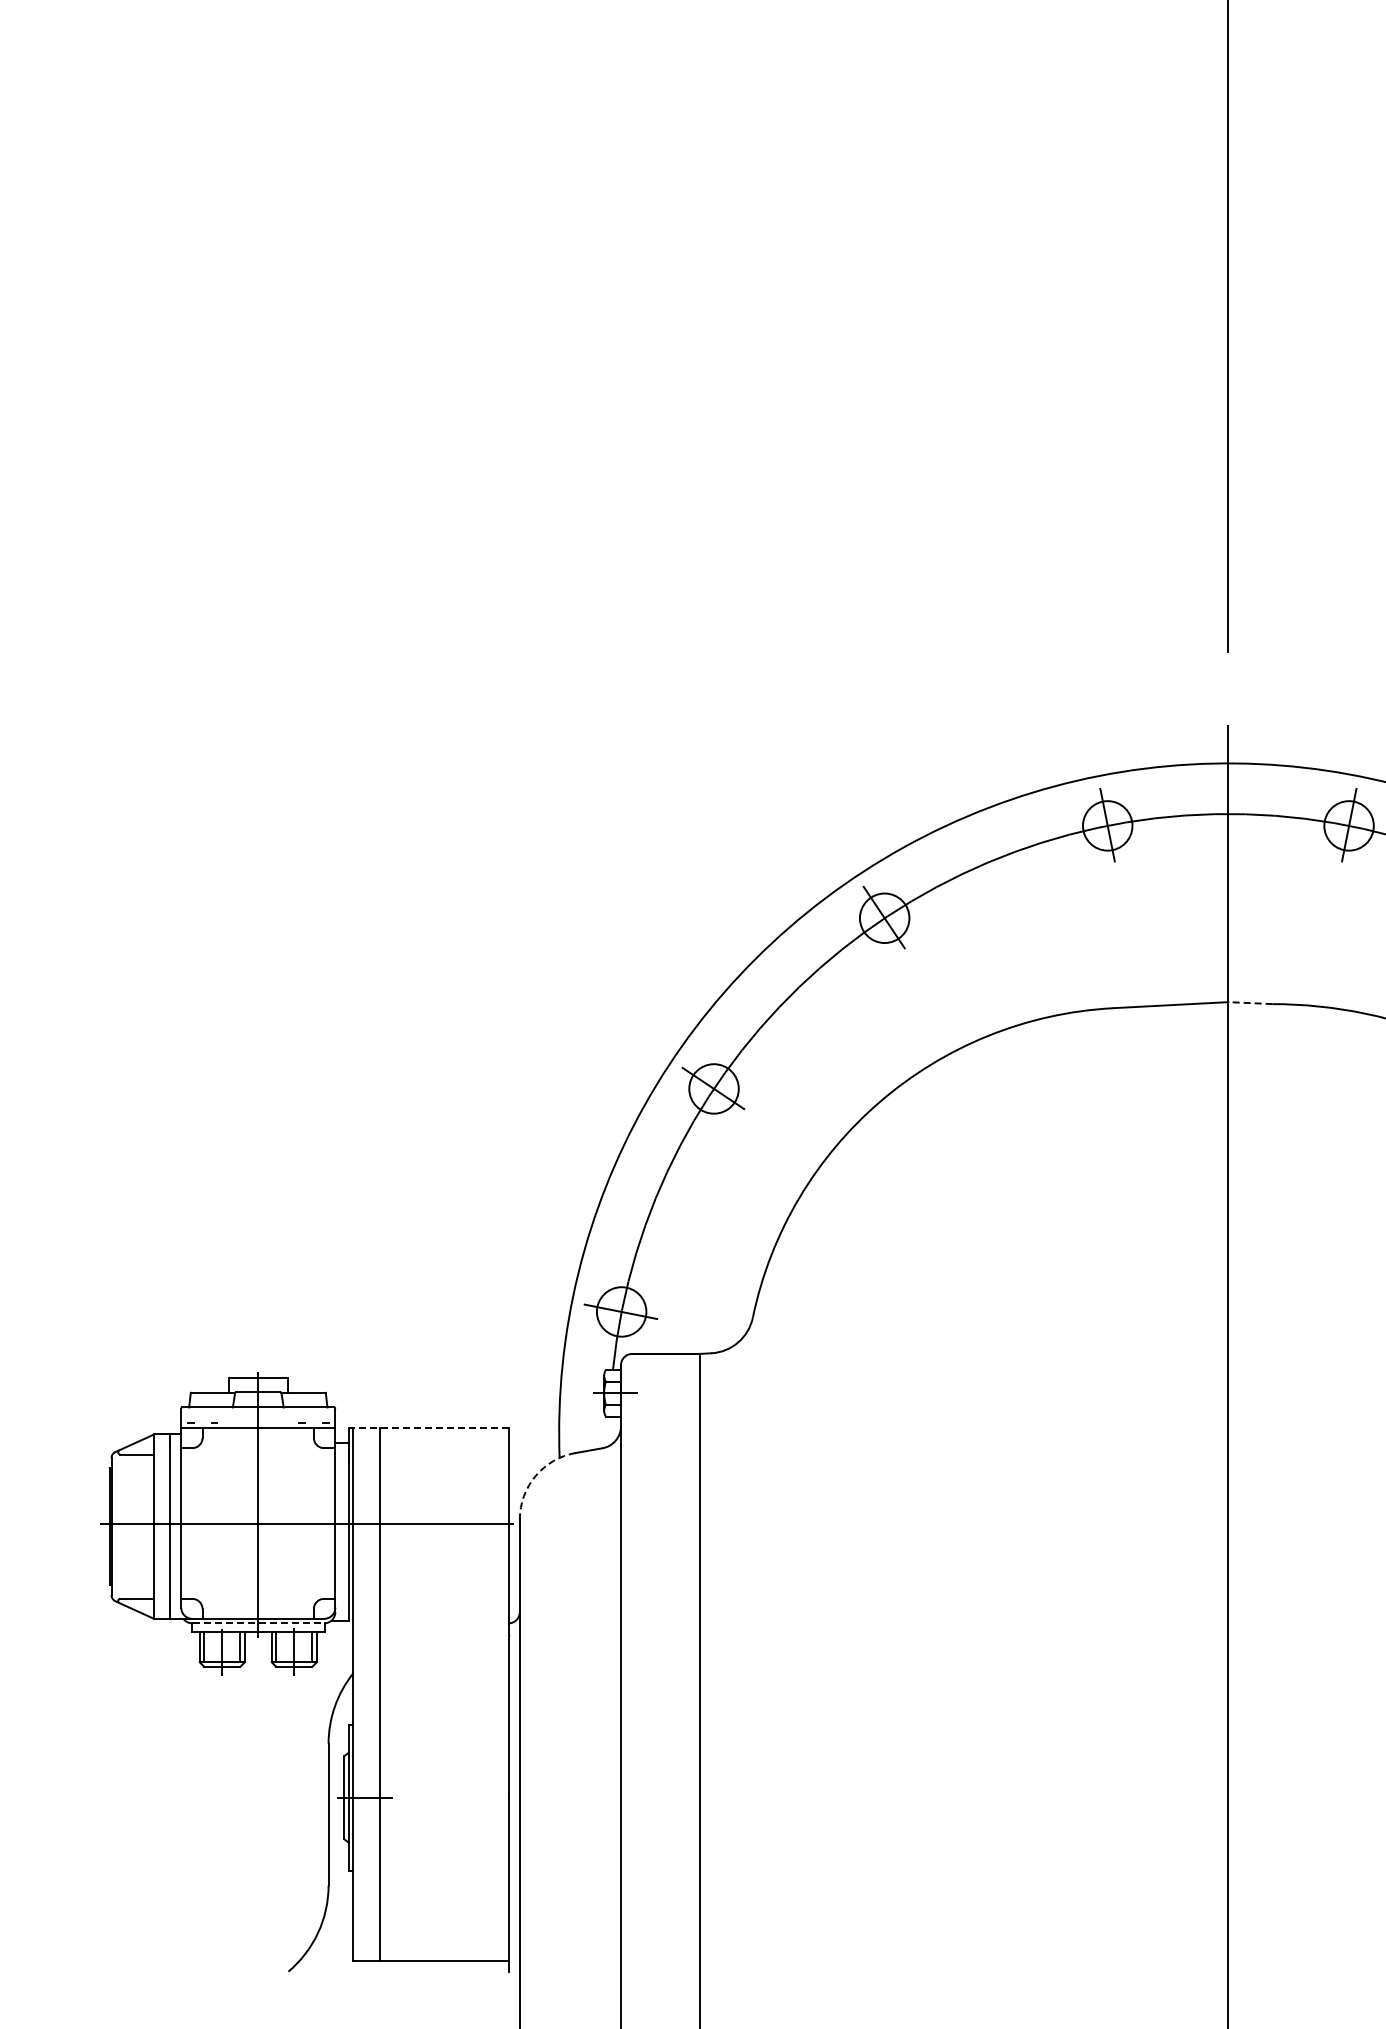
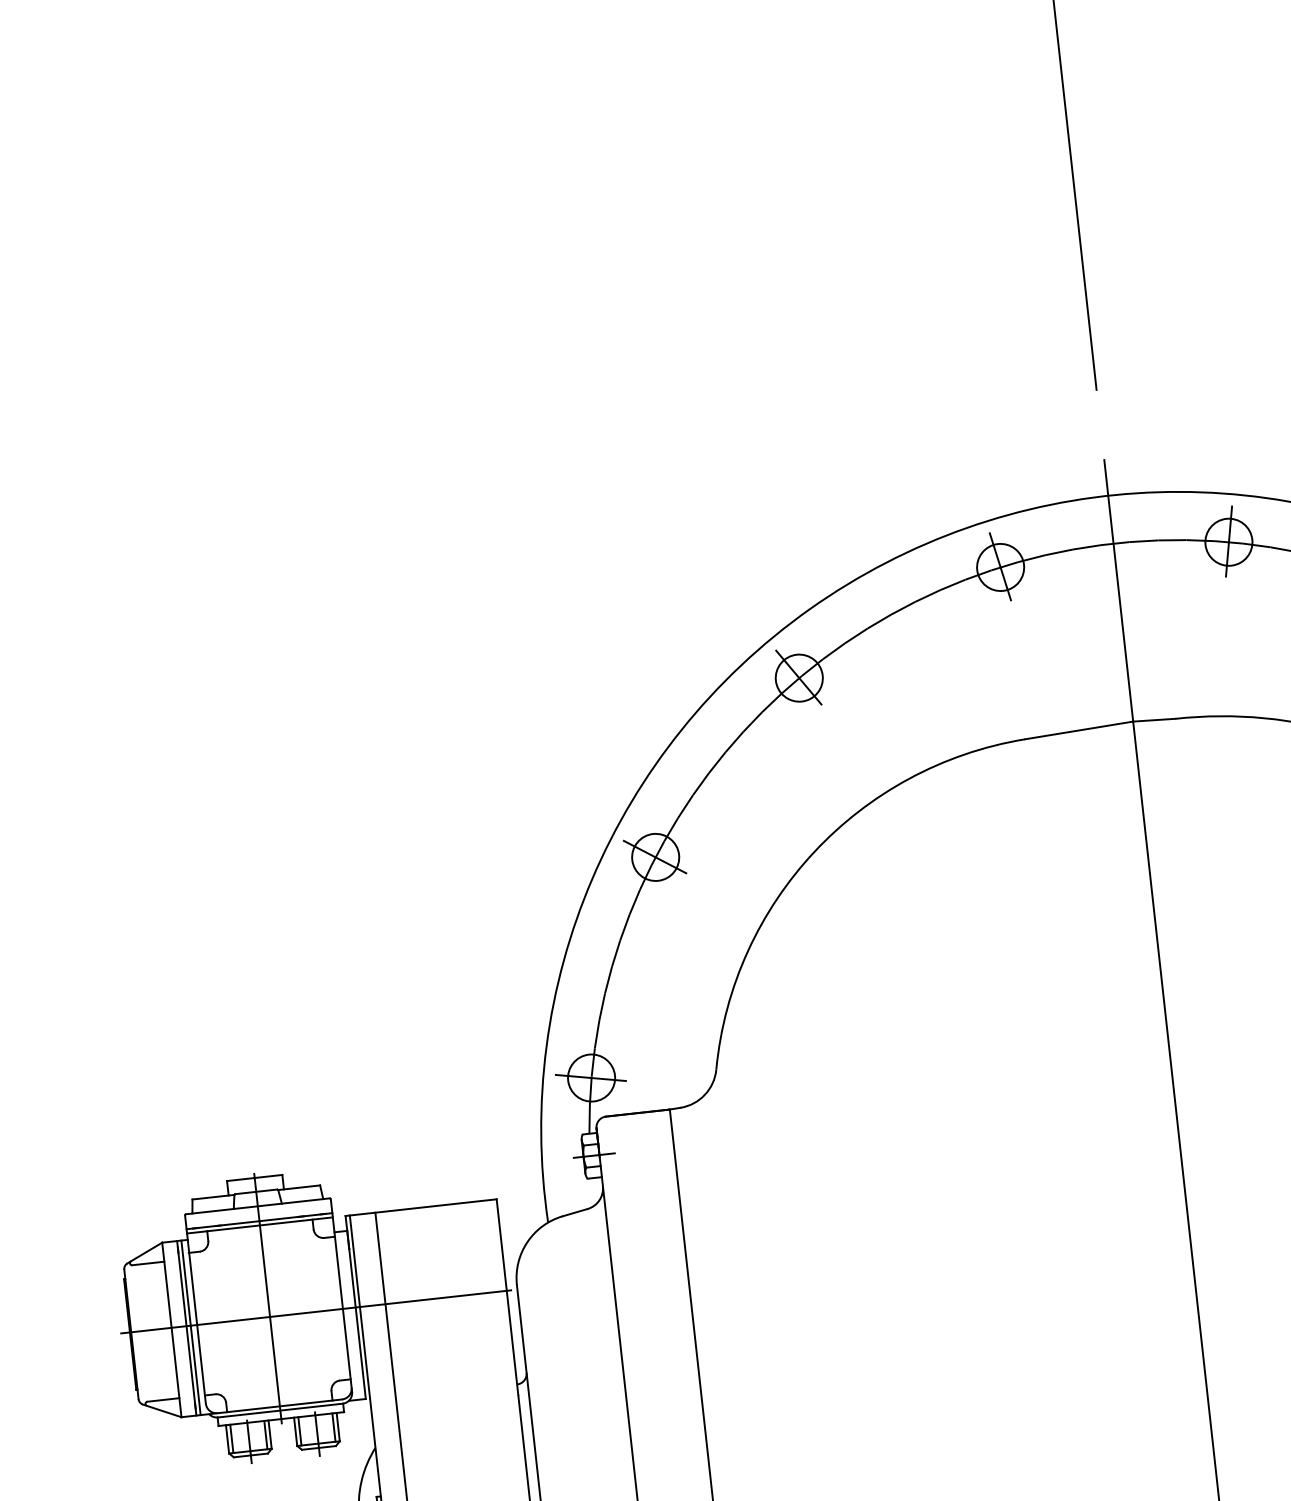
line: (1250, 1003) -> (1154, 720), dashed -> solid
line: (258, 1423) -> (259, 1221), added
line: (428, 1427) -> (420, 1207), dashed -> solid
arc: (535, 1476) -> (527, 1242), dashed -> solid
line: (174, 1526) -> (191, 1327), added
line: (258, 1623) -> (280, 1410), dashed -> solid

